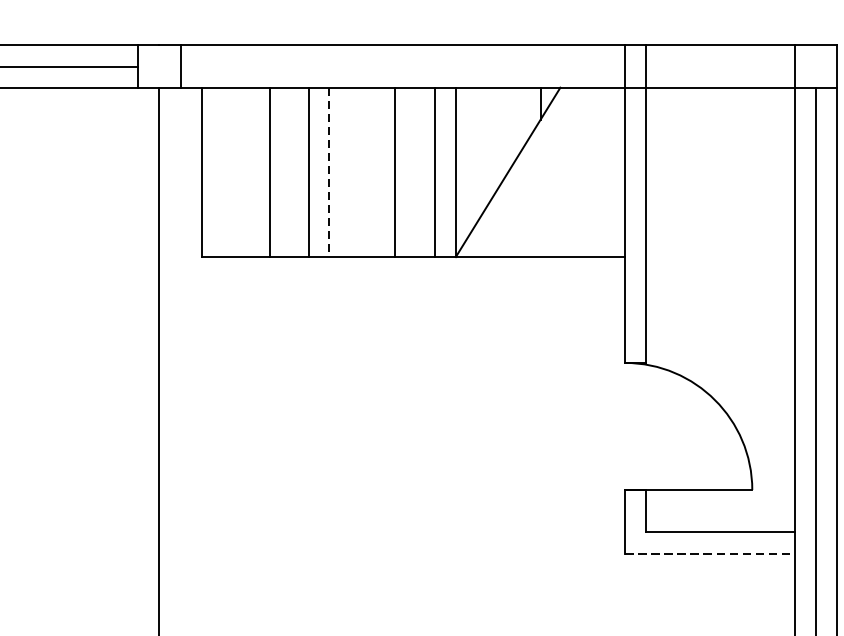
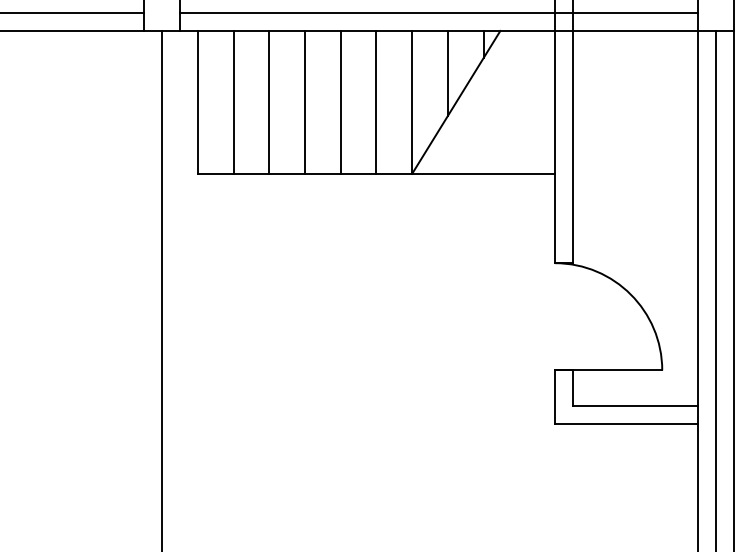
line: (487, 66) -> (438, 13), added
line: (497, 136) -> (447, 72), added
line: (270, 171) -> (233, 101), moved
line: (309, 171) -> (269, 101), moved
line: (394, 171) -> (340, 101), moved
line: (434, 171) -> (376, 101), moved
line: (328, 172) -> (304, 102), dashed -> solid
line: (711, 552) -> (627, 423), dashed -> solid

